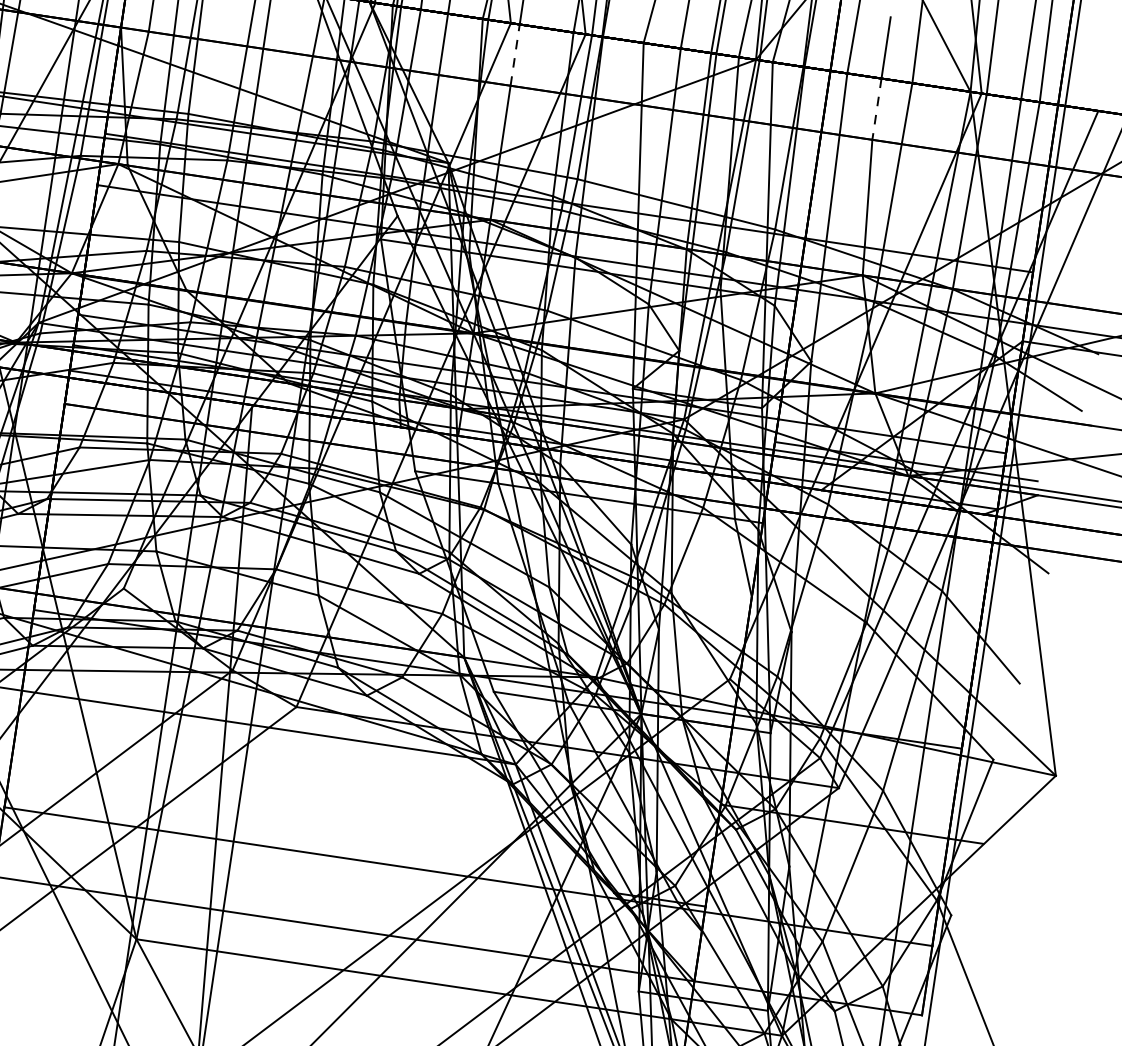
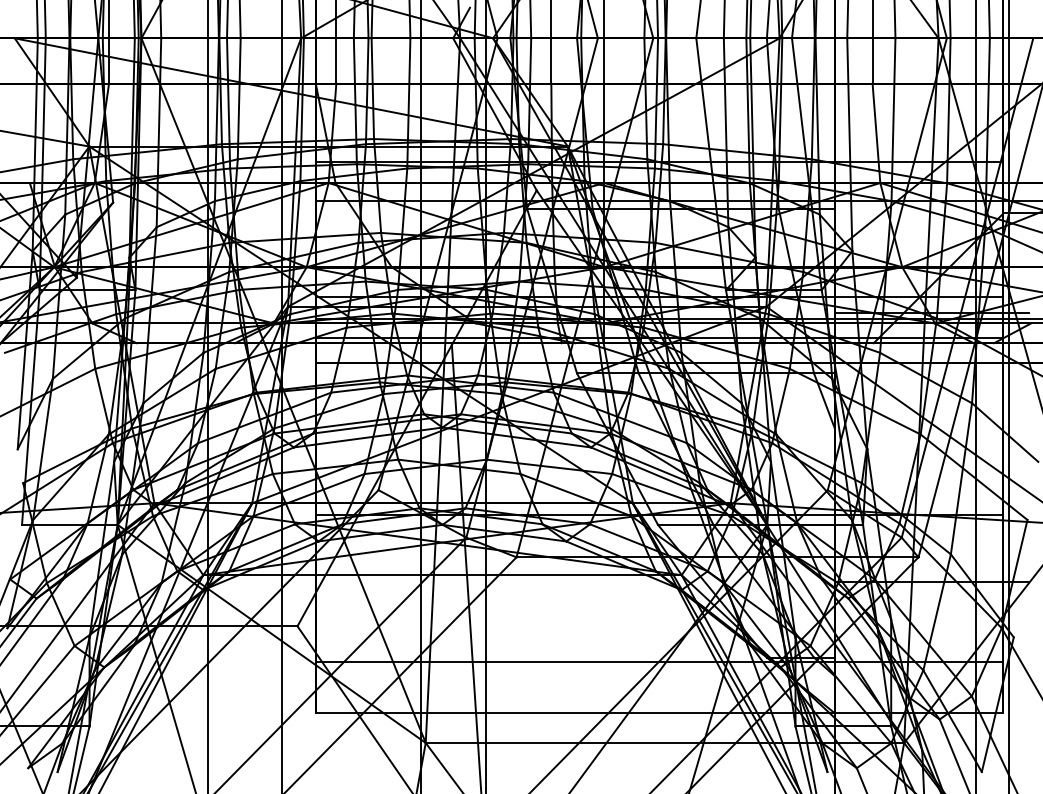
line: (515, 55) -> (604, 61), dashed -> solid
line: (876, 109) -> (872, 61), dashed -> solid

